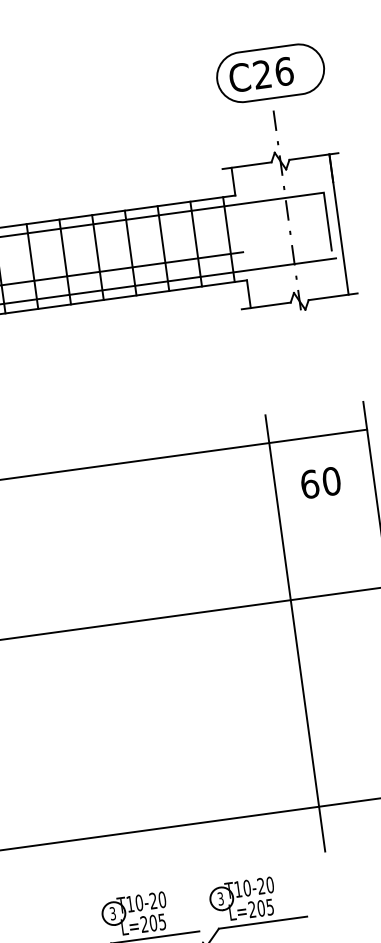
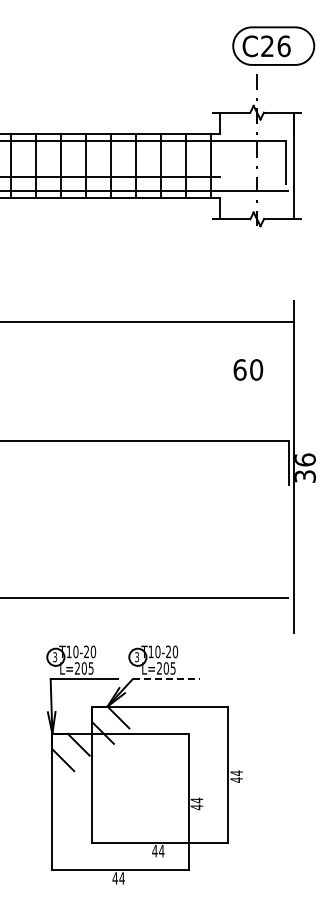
part: (270, 72) -> (273, 45), moved
text: (320, 482) -> (248, 369), moved
line: (294, 633) -> (219, 466), removed
line: (263, 922) -> (166, 679), solid -> dashed

